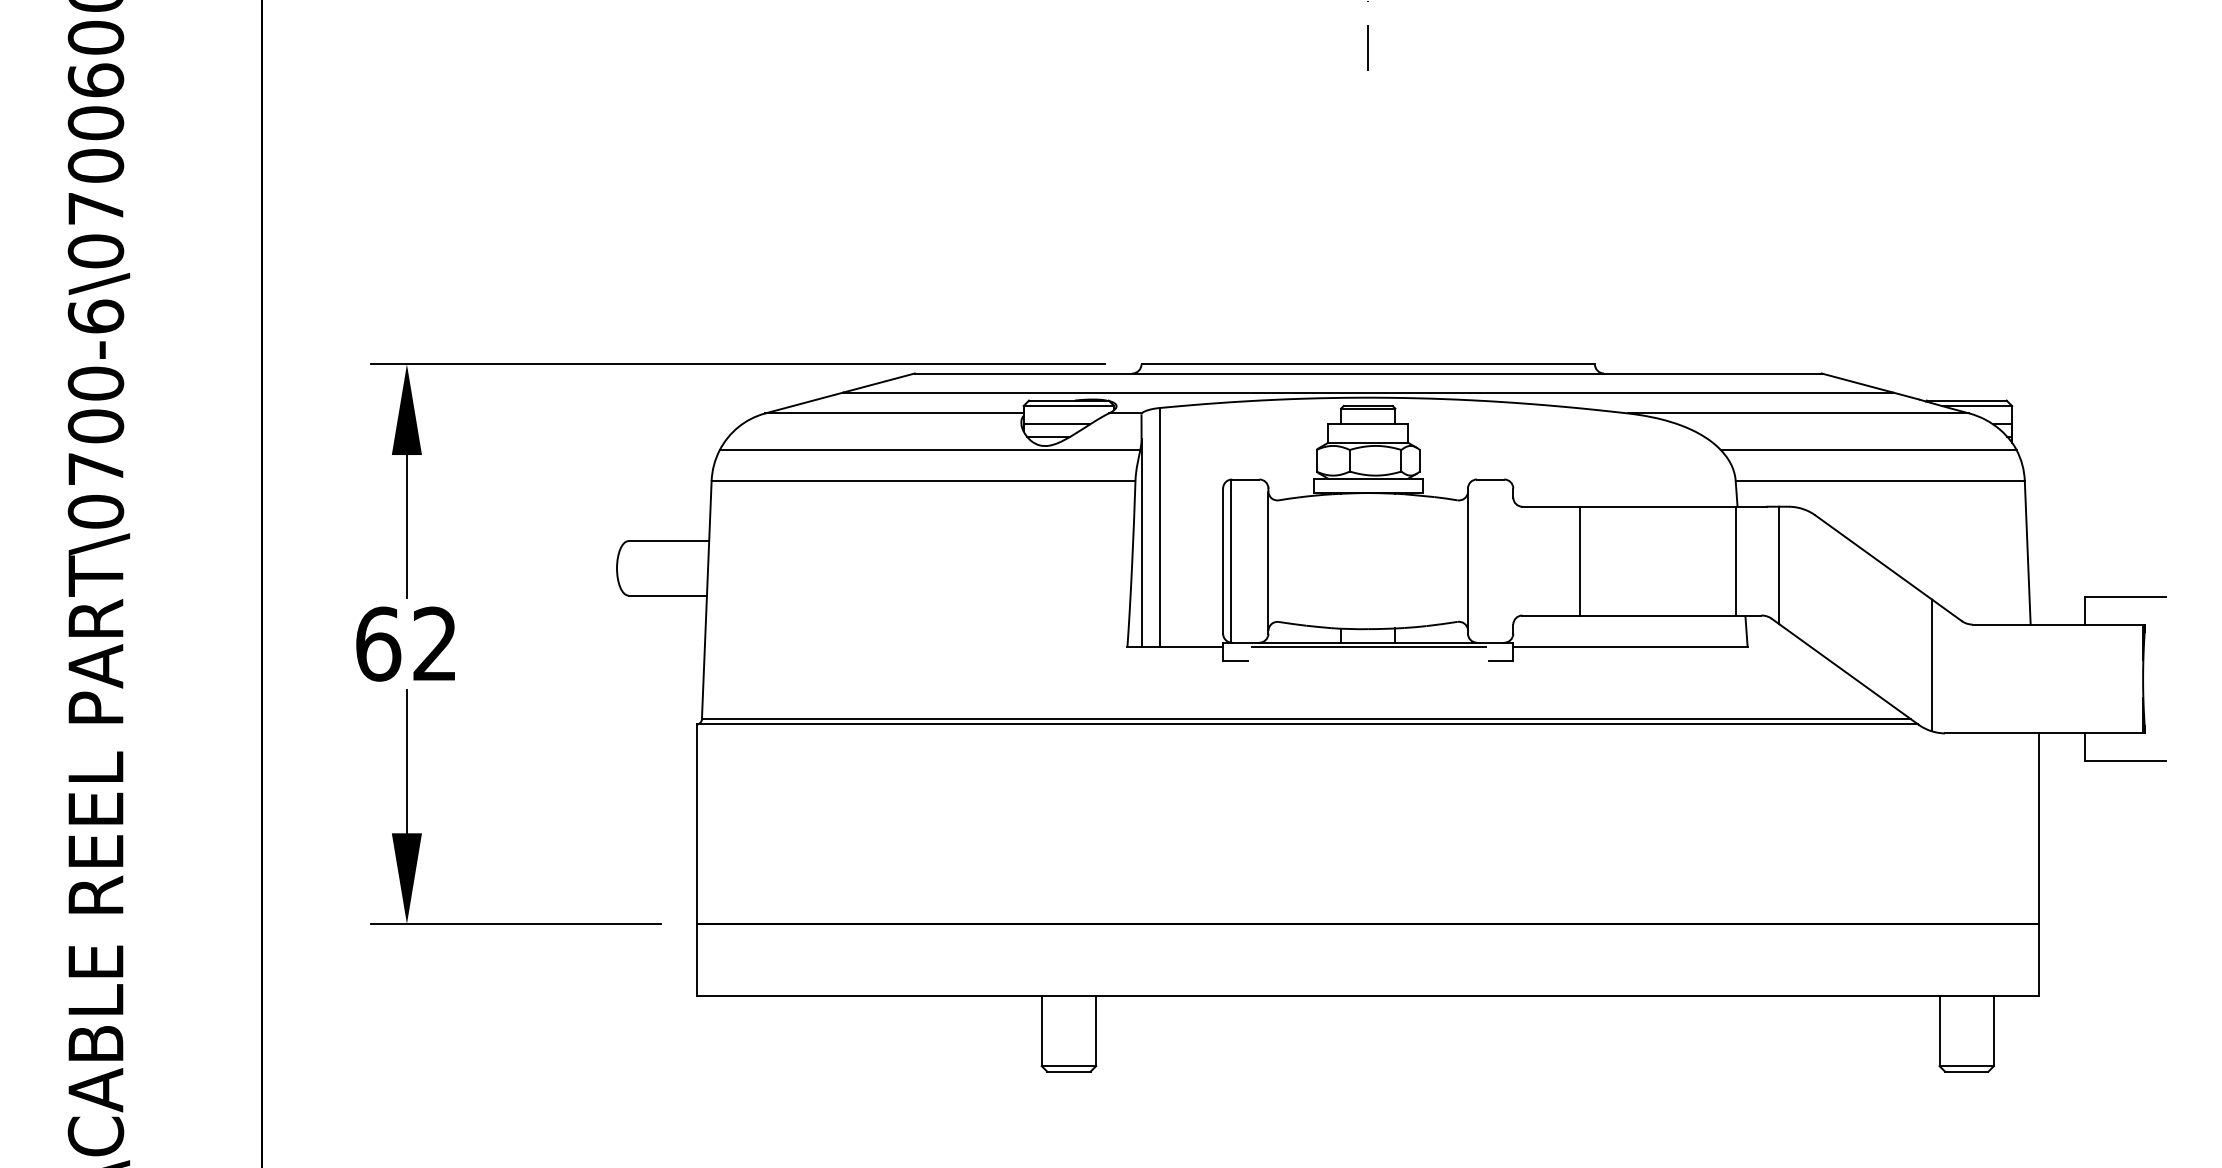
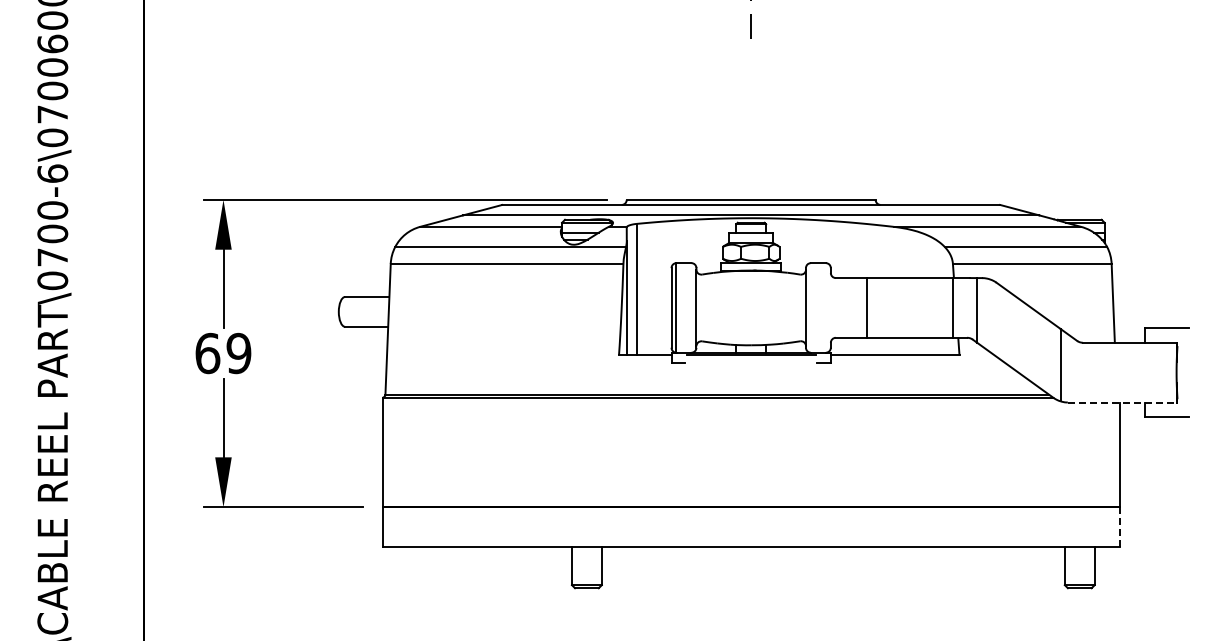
text: (434, 644) -> (238, 353), 62 -> 69
line: (2044, 733) -> (1122, 402), solid -> dashed
line: (2039, 959) -> (1119, 526), solid -> dashed

